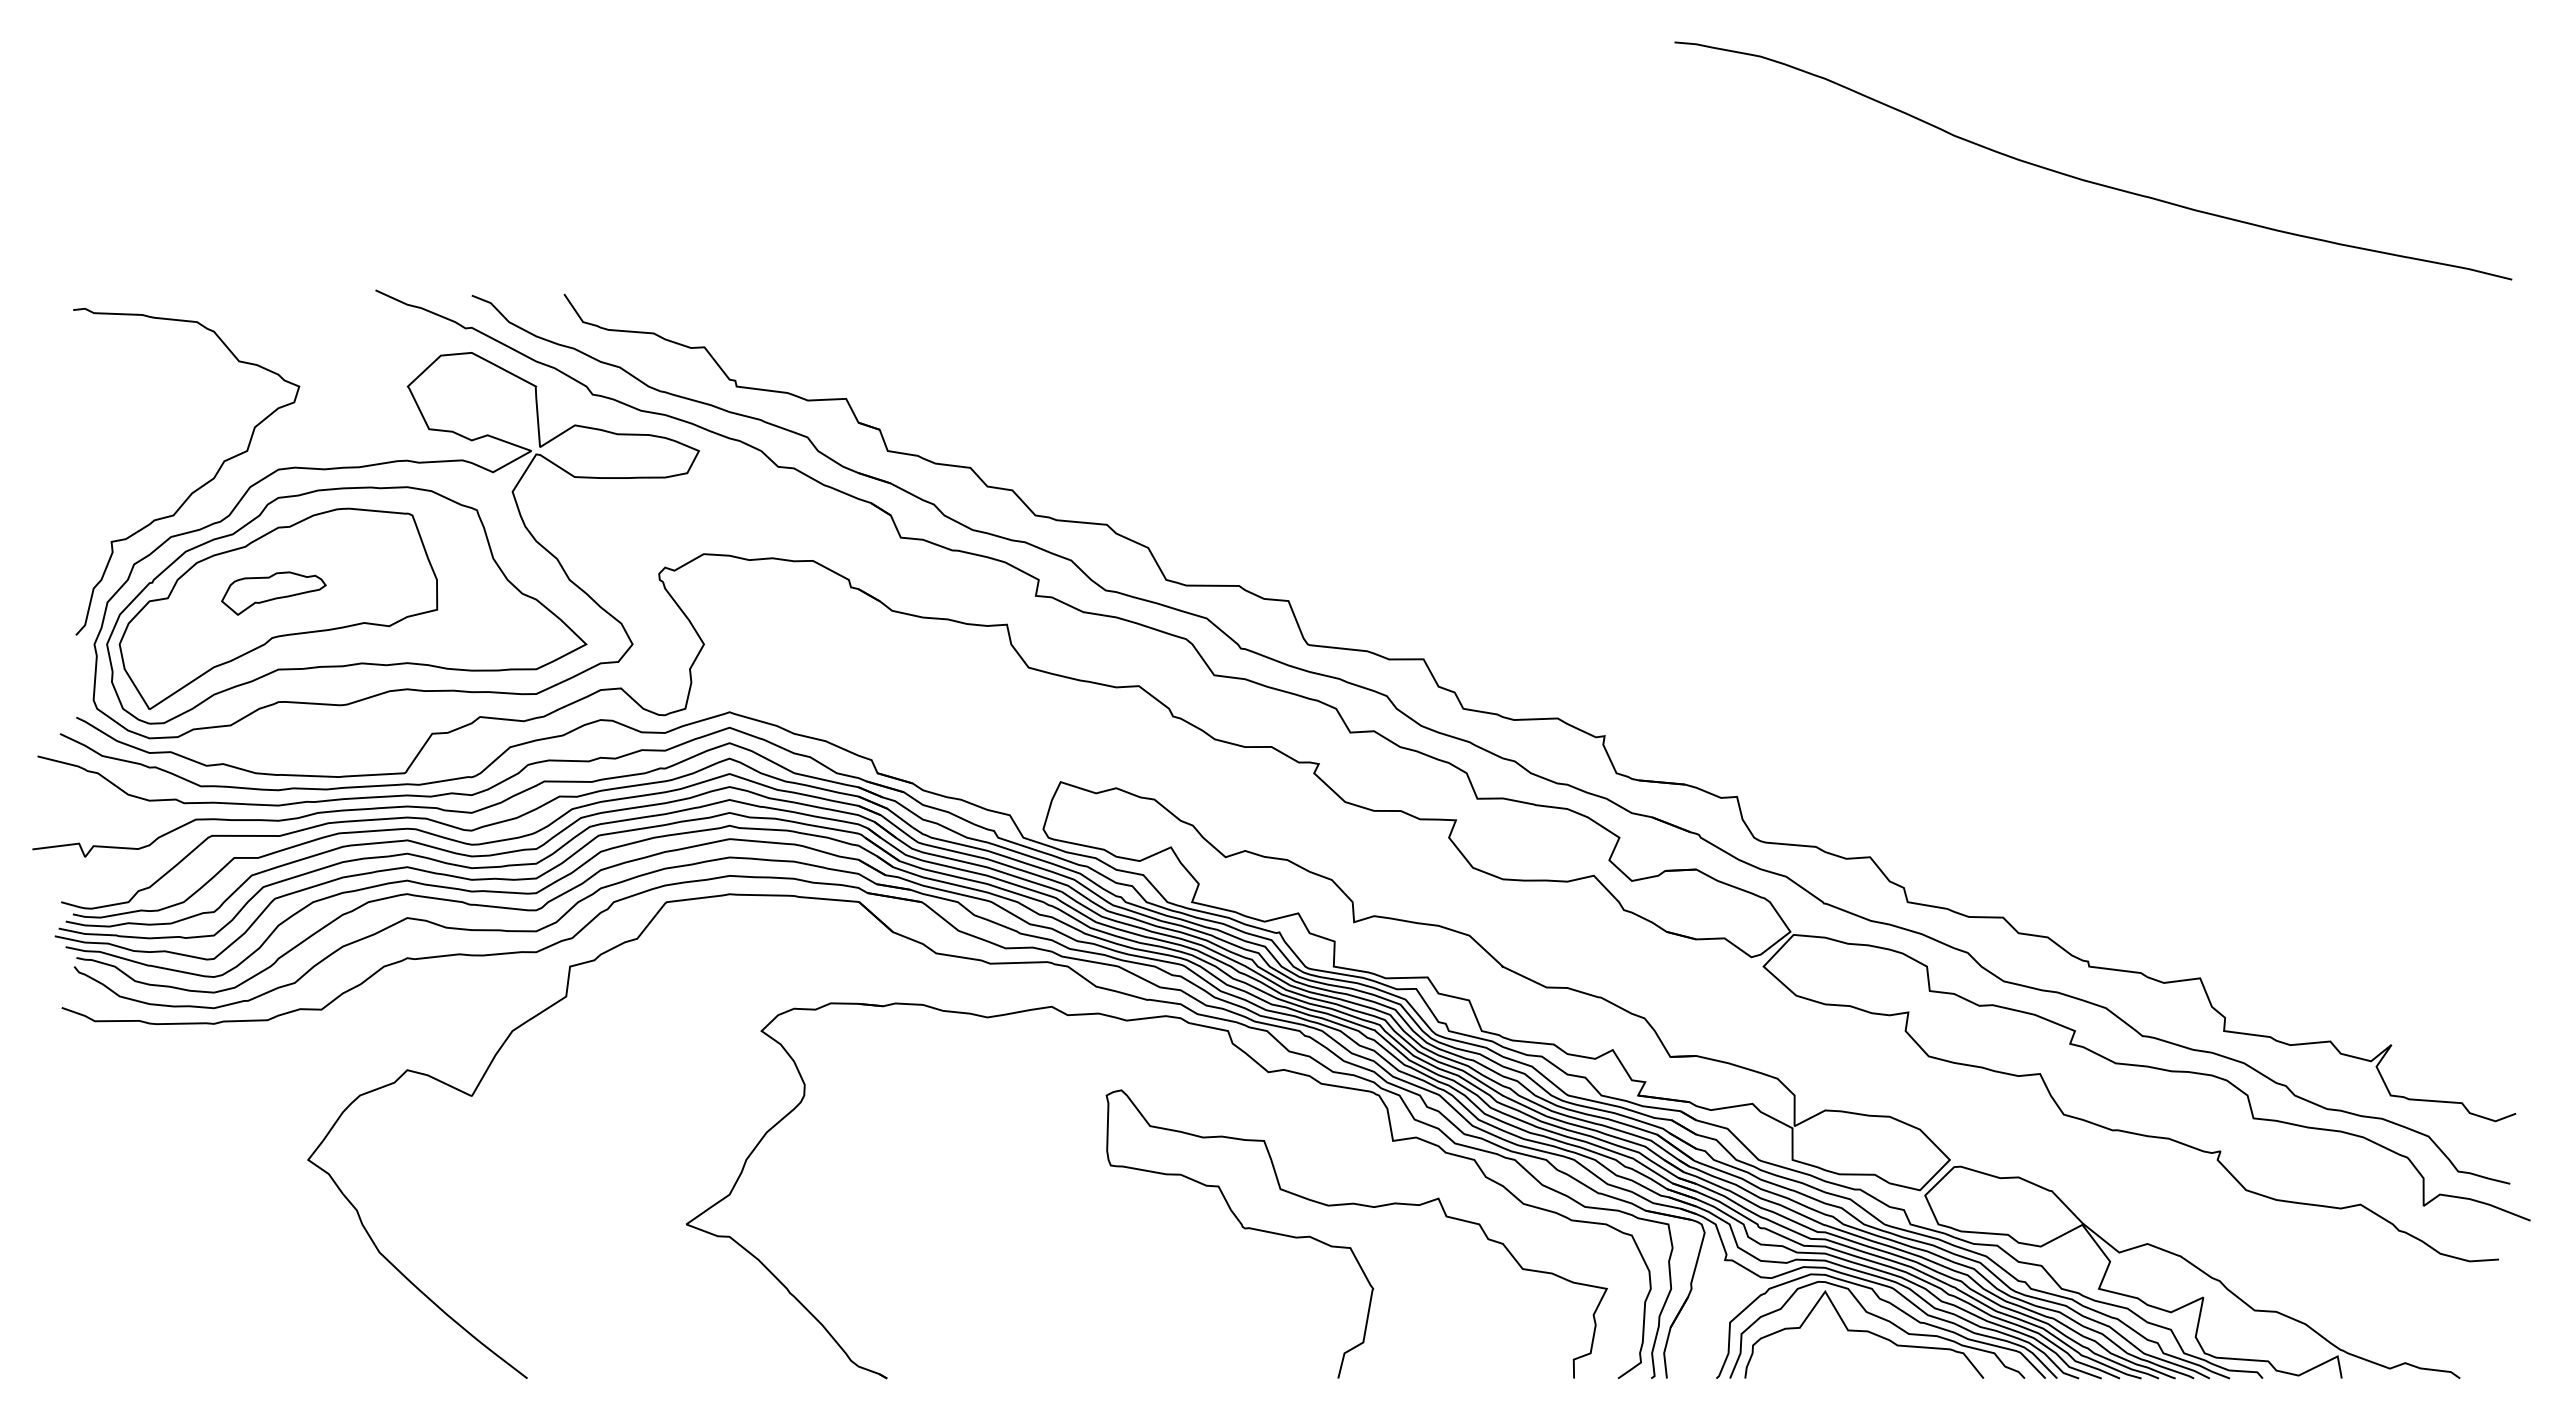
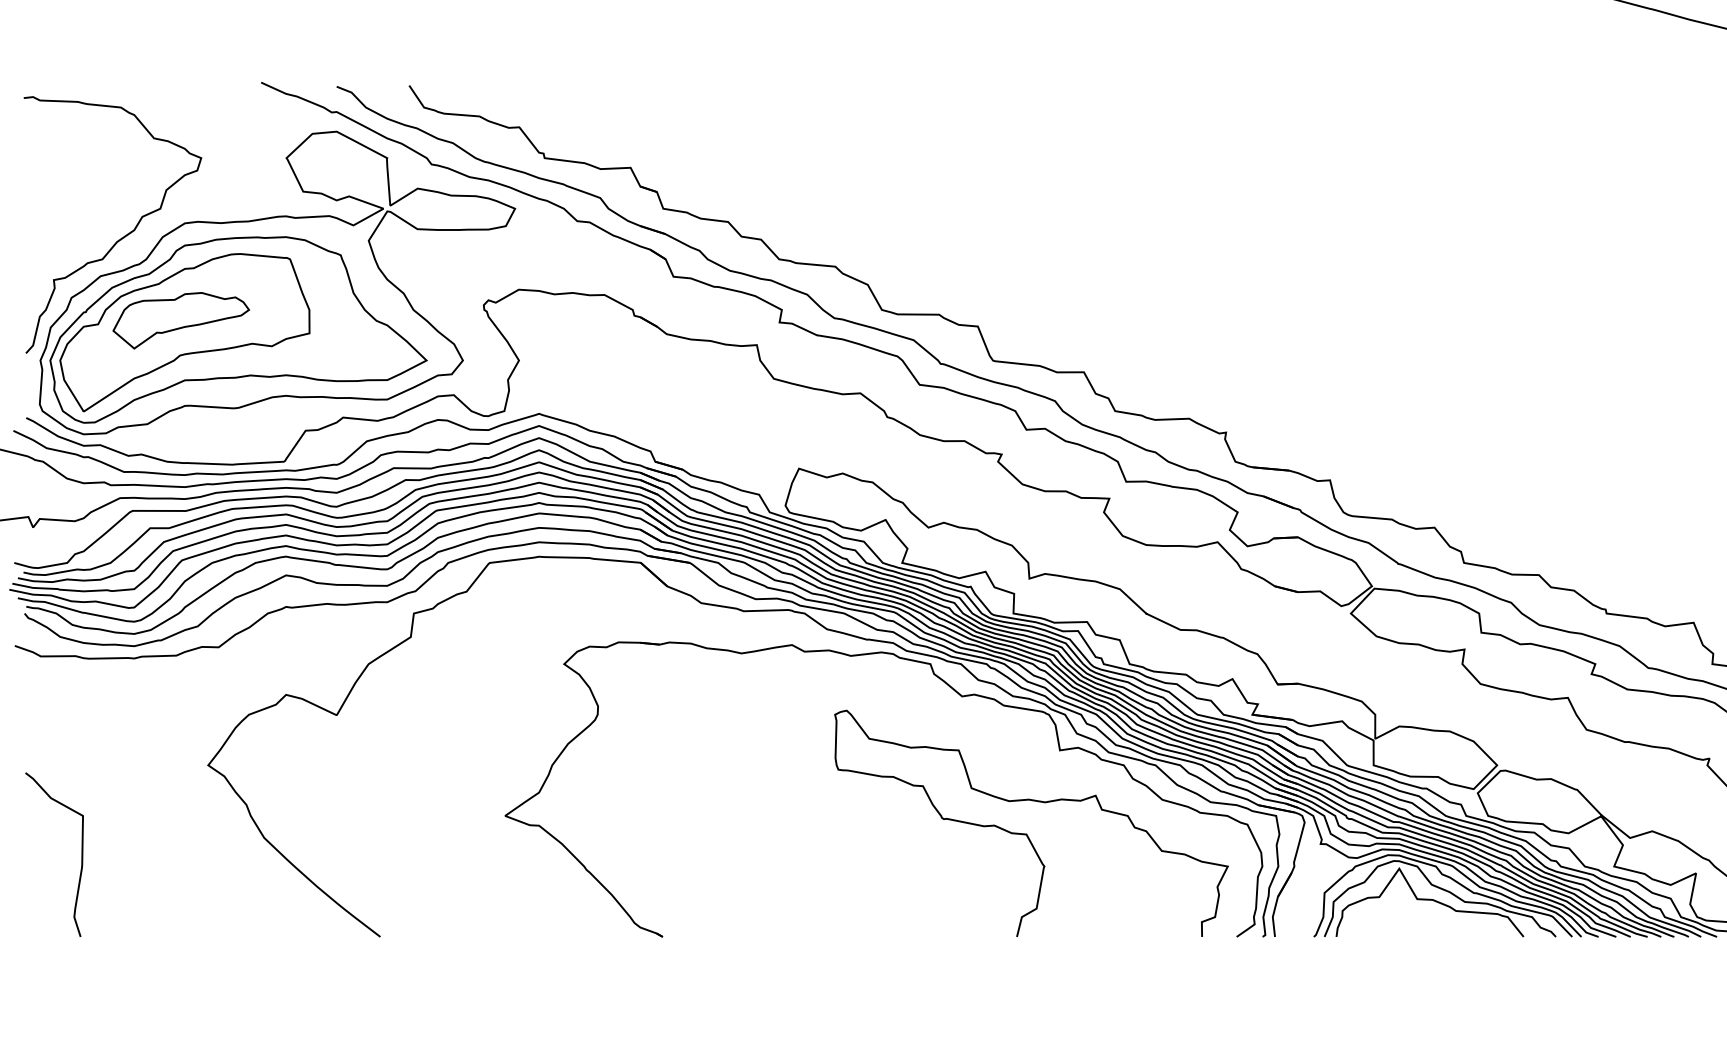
part: (273, 593) -> (181, 320), size x1.67
curve: (146, 1275) -> (81, 856), added

